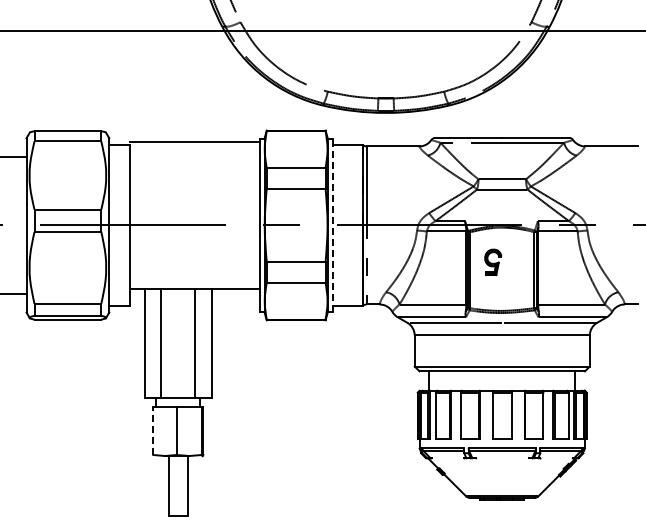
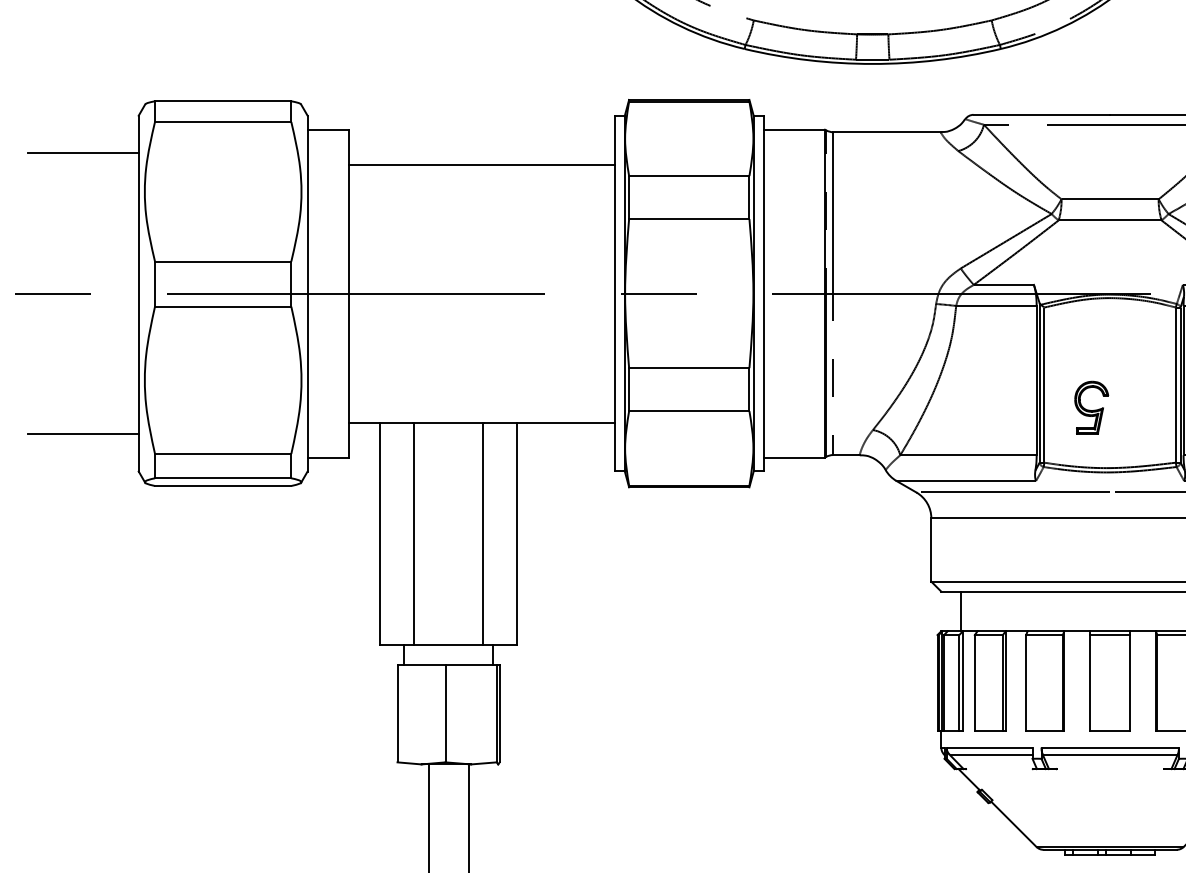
line: (194, 142) -> (481, 165), moved
line: (332, 225) -> (763, 293), dashed -> solid
part: (493, 262) -> (1092, 408), moved
line: (153, 431) -> (397, 714), dashed -> solid

